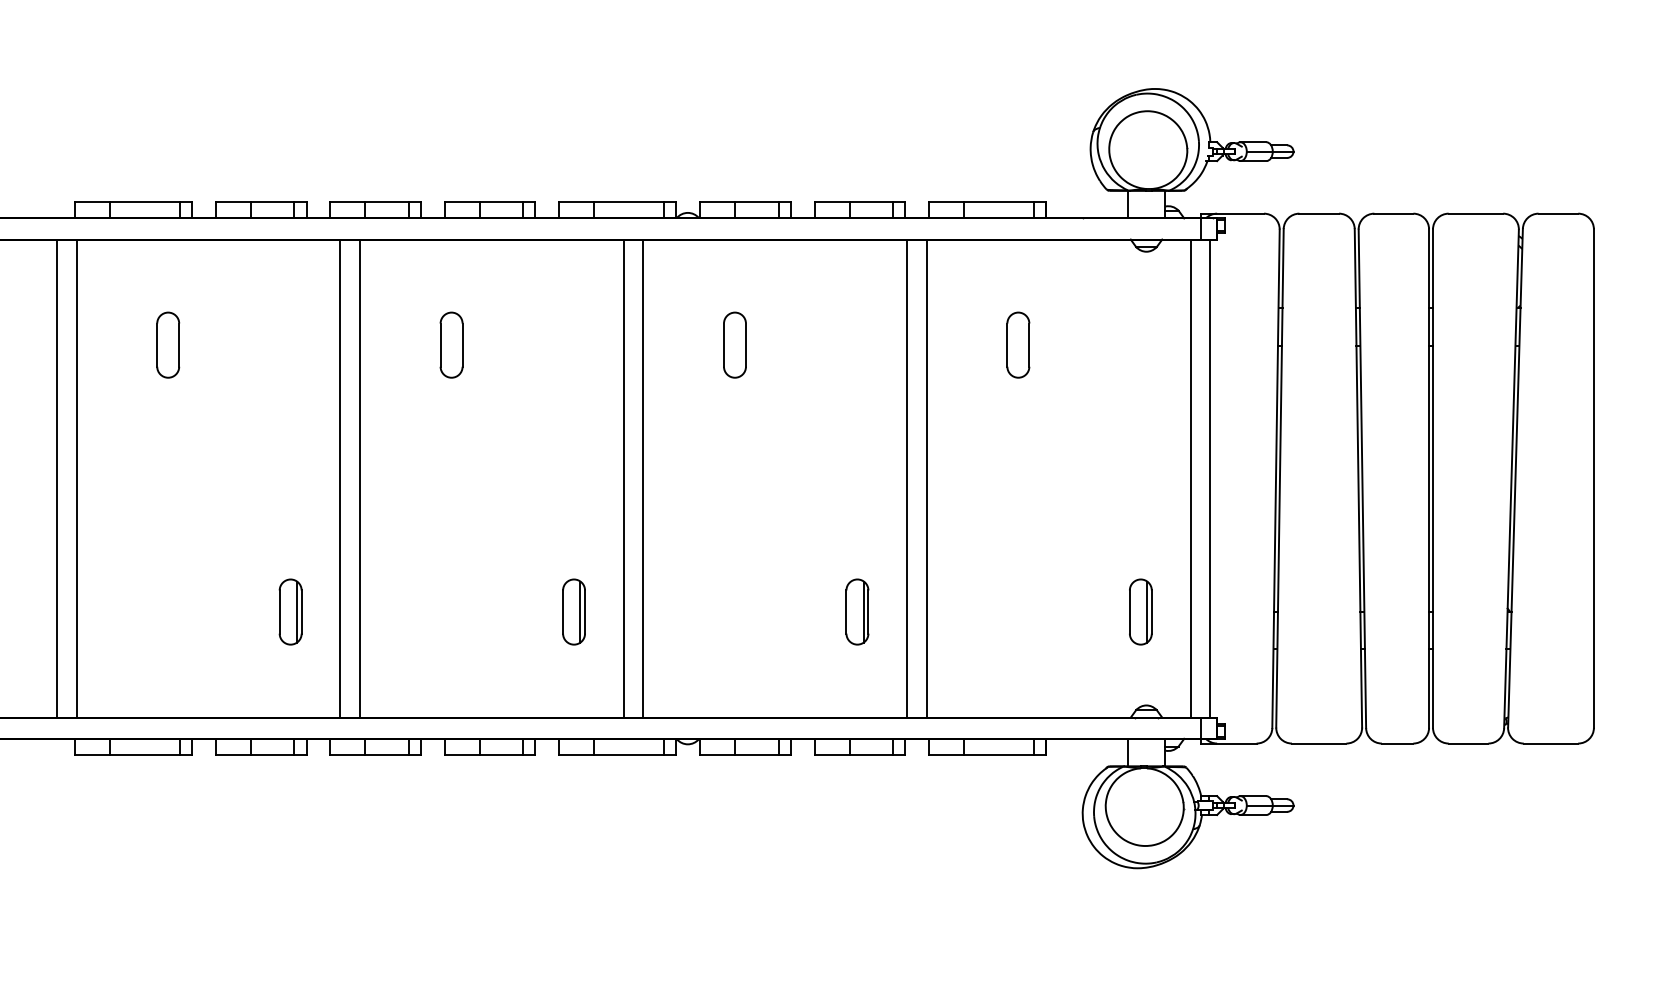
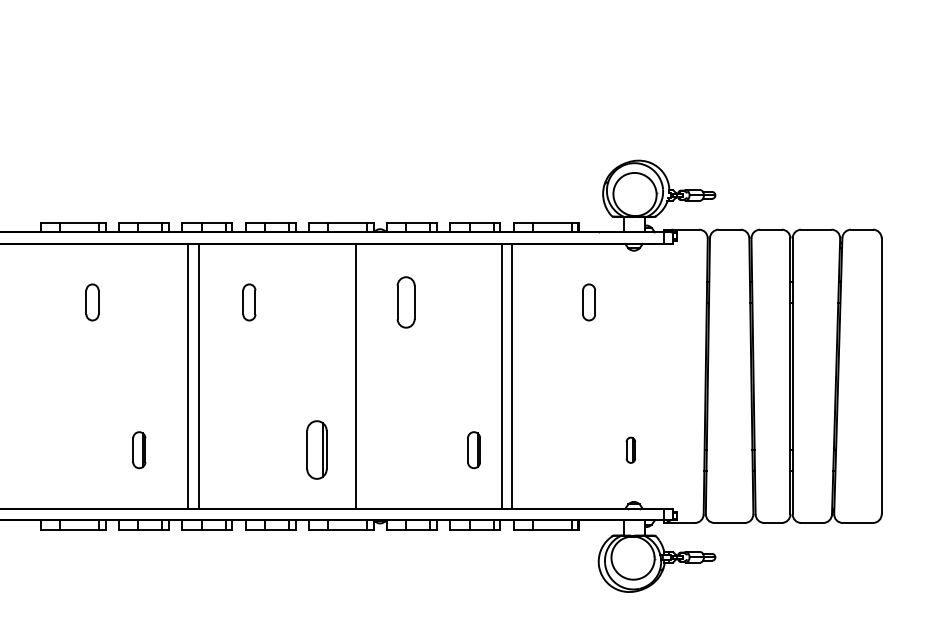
part: (735, 345) -> (406, 302), size x1.4
part: (1017, 345) -> (588, 302), moved
line: (56, 478) -> (30, 376), removed
line: (76, 478) -> (41, 376), removed
line: (623, 478) -> (344, 376), removed
line: (1190, 478) -> (658, 376), removed
line: (1210, 478) -> (669, 376), removed
part: (290, 612) -> (139, 450), moved
part: (574, 612) -> (317, 450), size x1.6
part: (1140, 612) -> (630, 450), size x0.7

